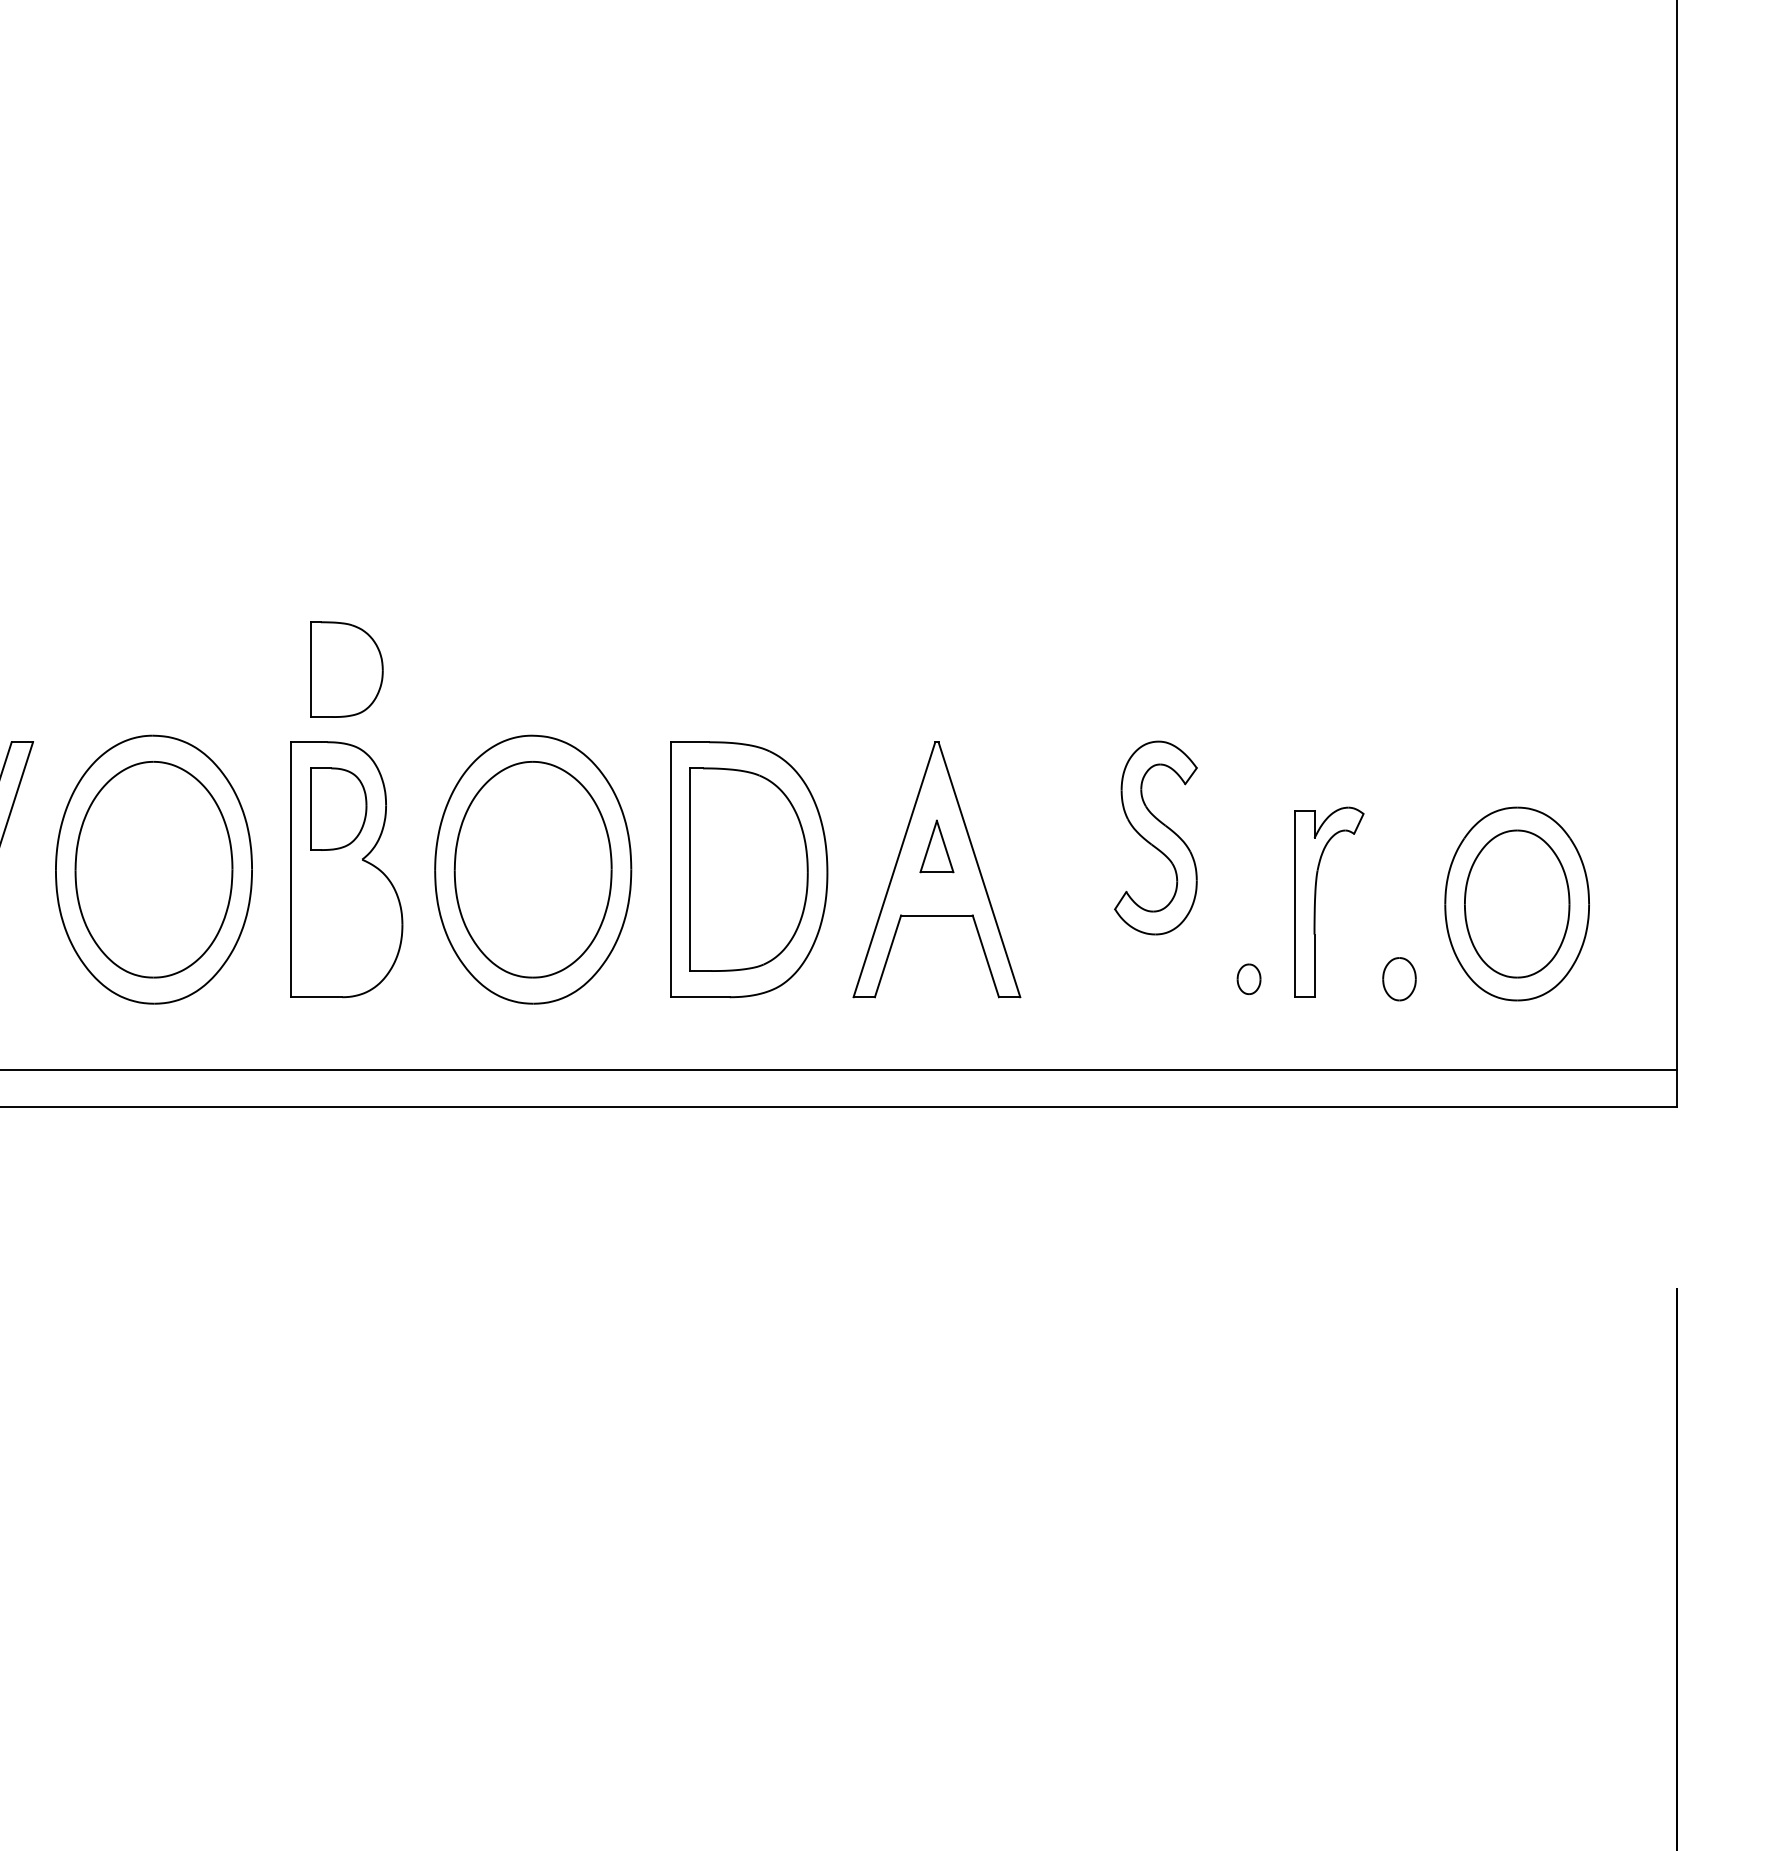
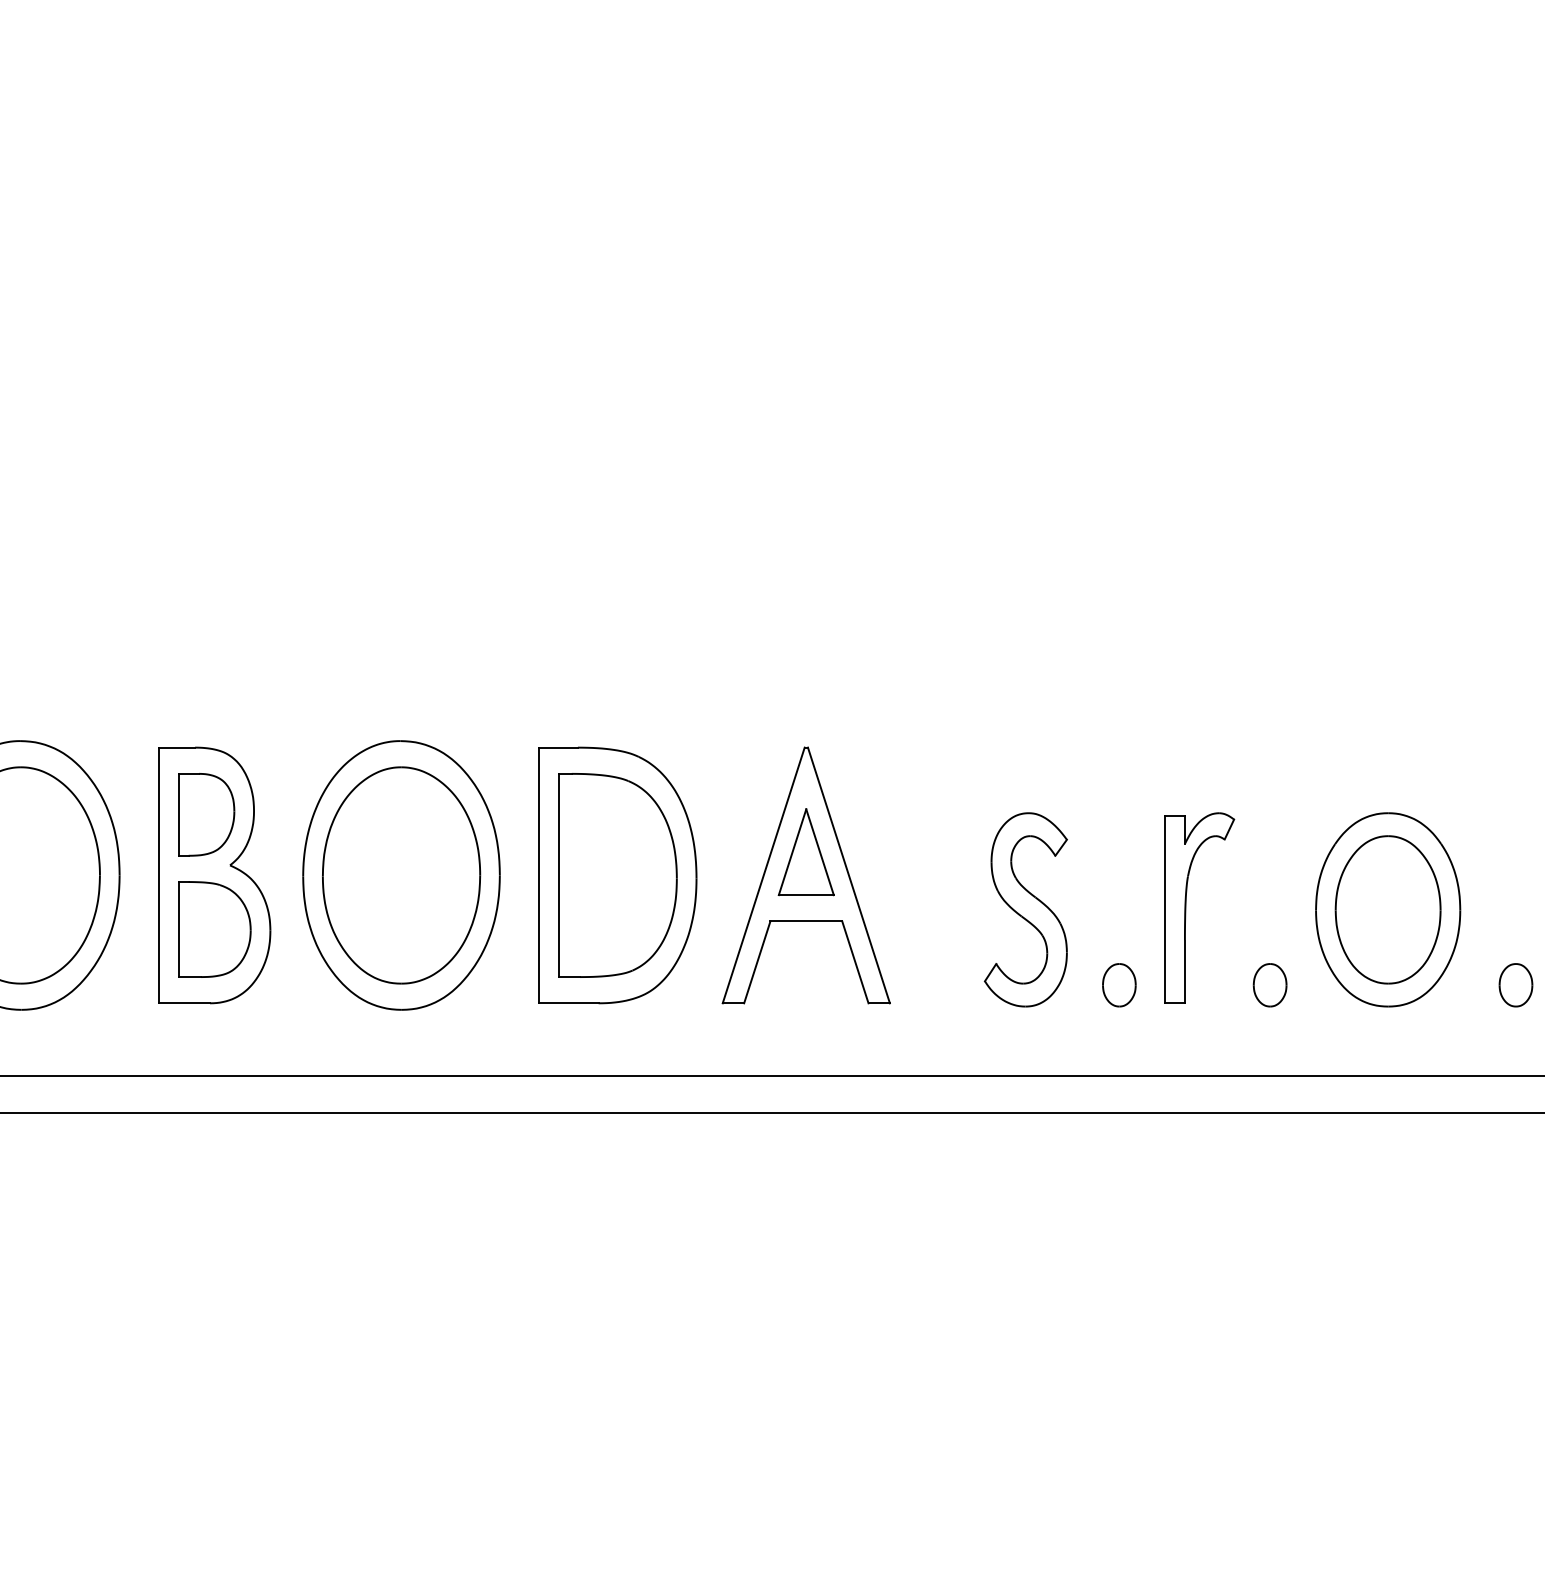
part: (346, 669) -> (214, 929), moved
part: (1155, 837) -> (1025, 909), moved
part: (936, 846) -> (805, 852), size x1.67
part: (1248, 979) -> (1118, 985), size x1.43
part: (1644, 979) -> (1515, 985), added

